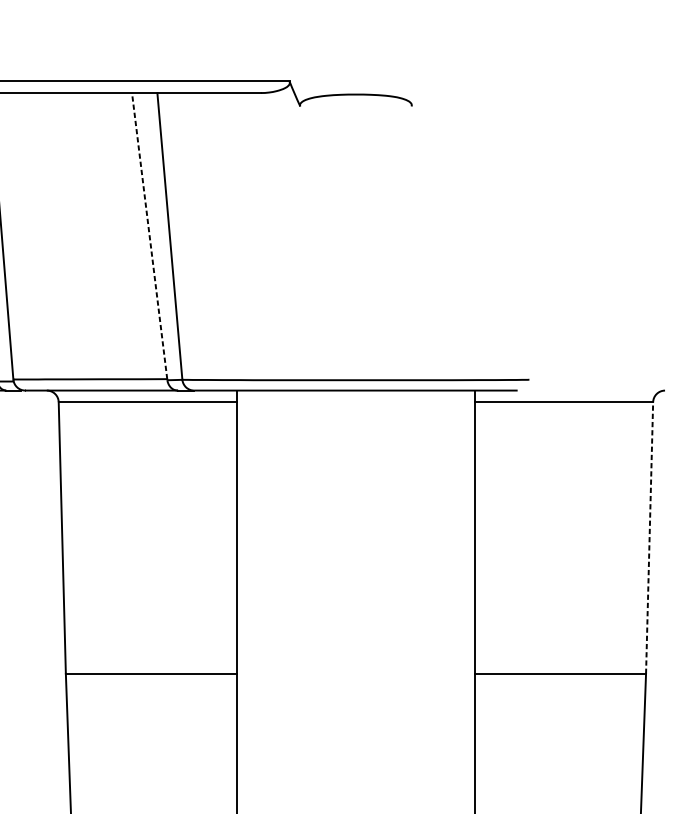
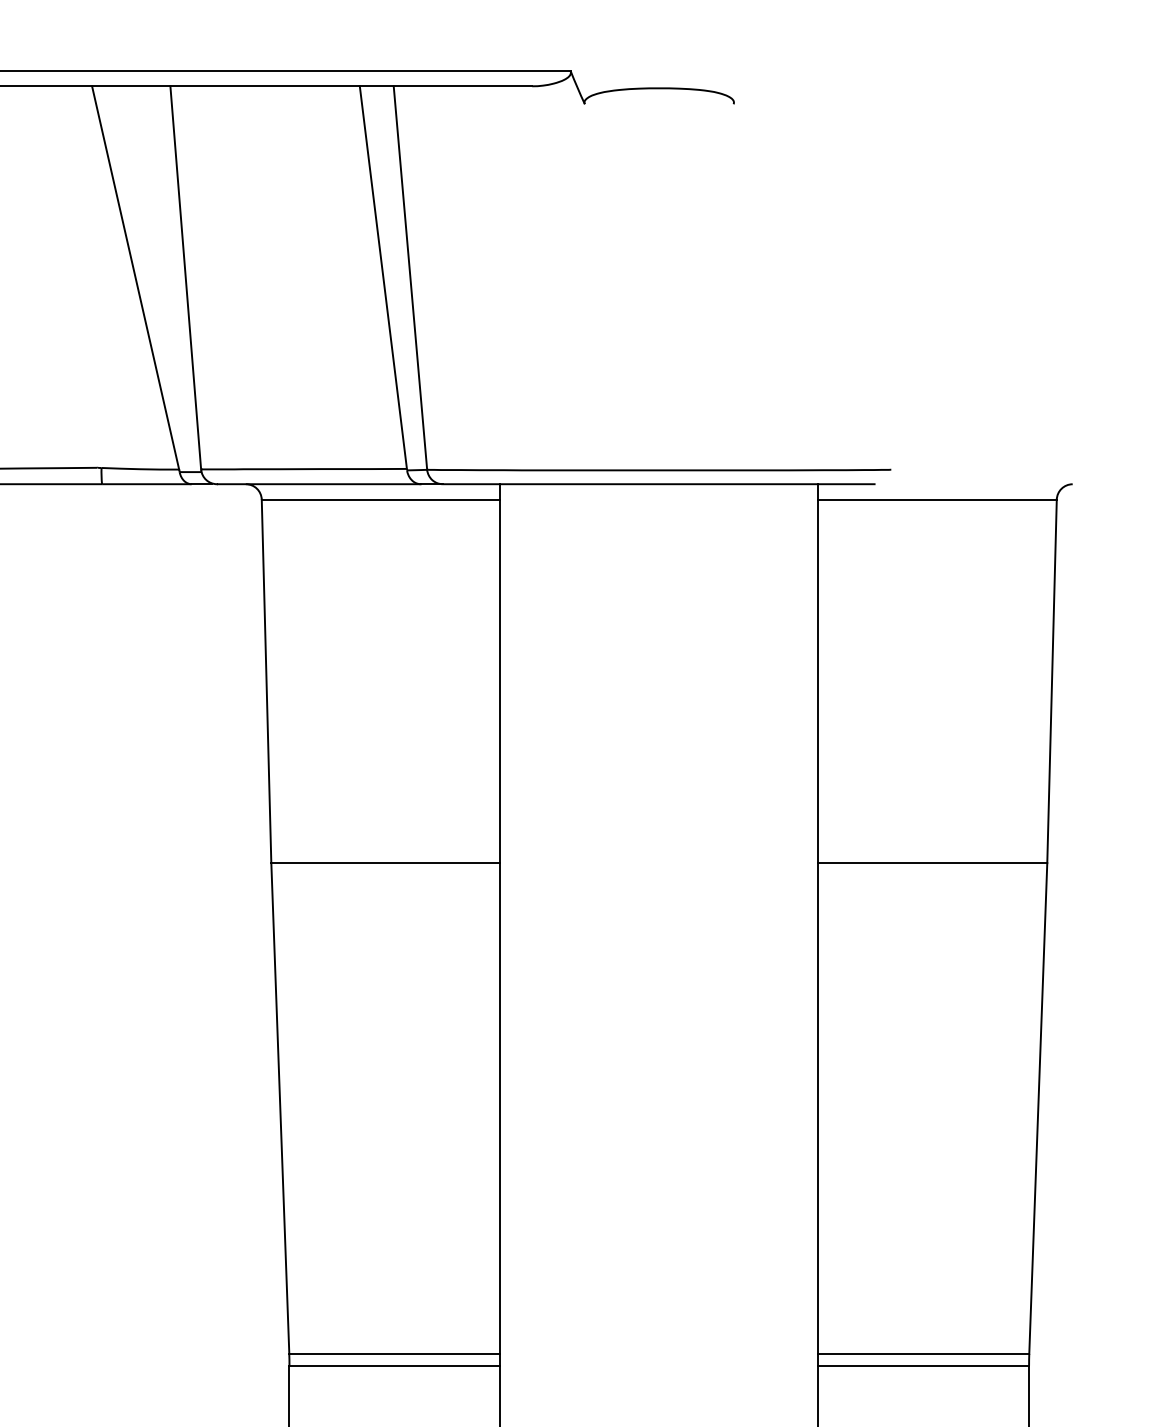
line: (149, 236) -> (383, 277), dashed -> solid
line: (649, 538) -> (1052, 681), dashed -> solid

